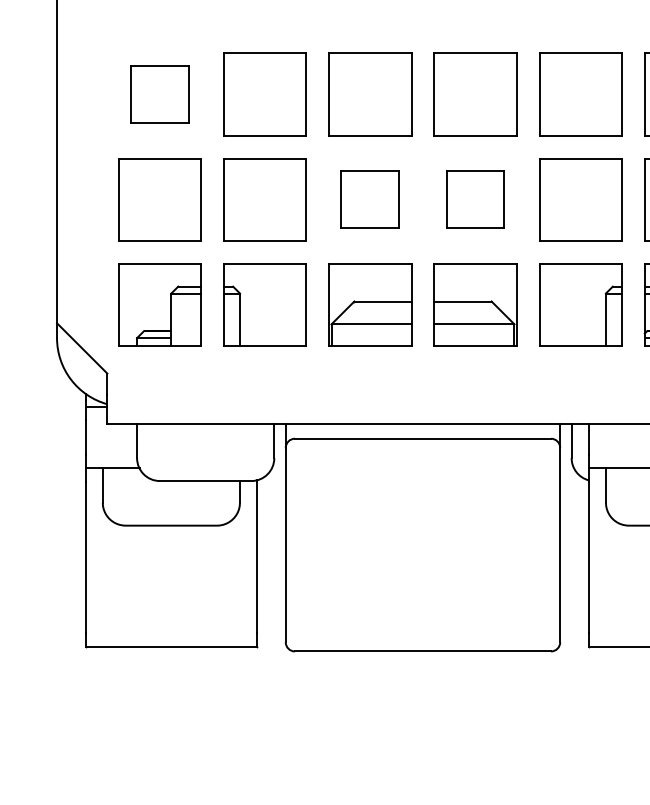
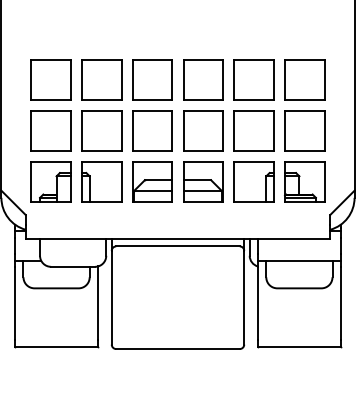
part: (158, 92) -> (50, 79), size x1.43
part: (370, 198) -> (152, 130), size x1.43
part: (475, 198) -> (203, 130), size x1.43

